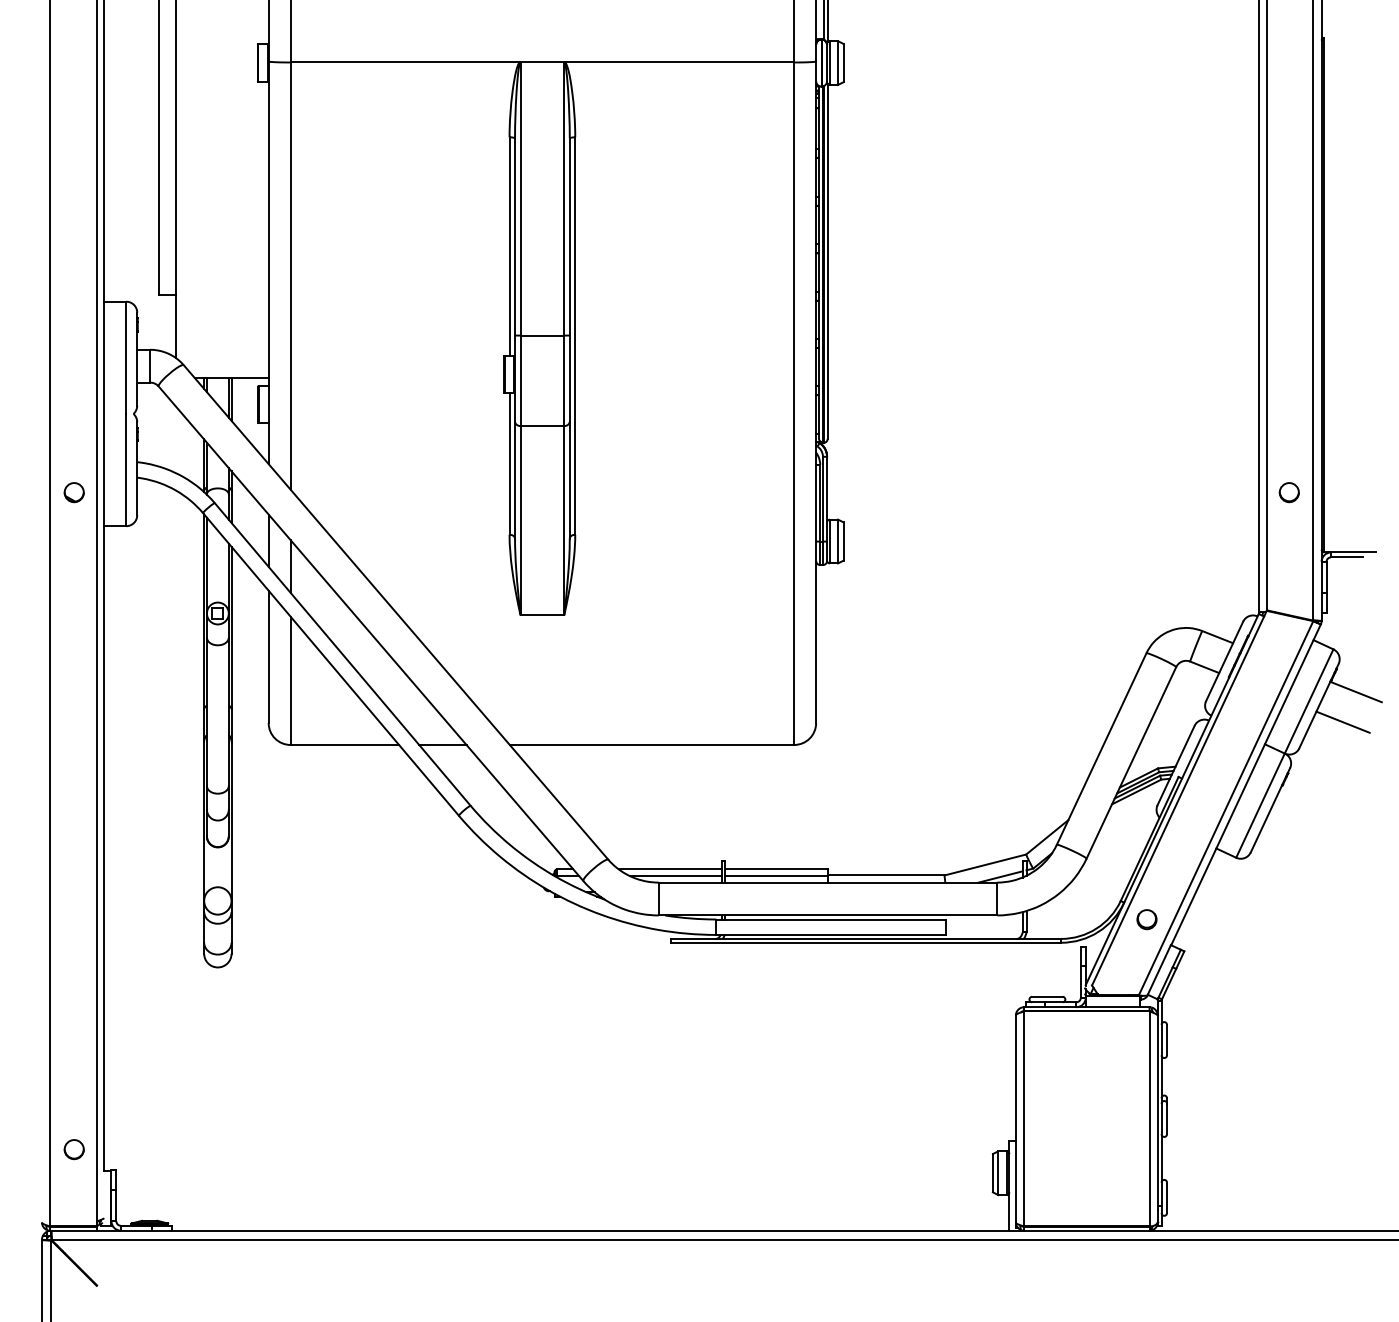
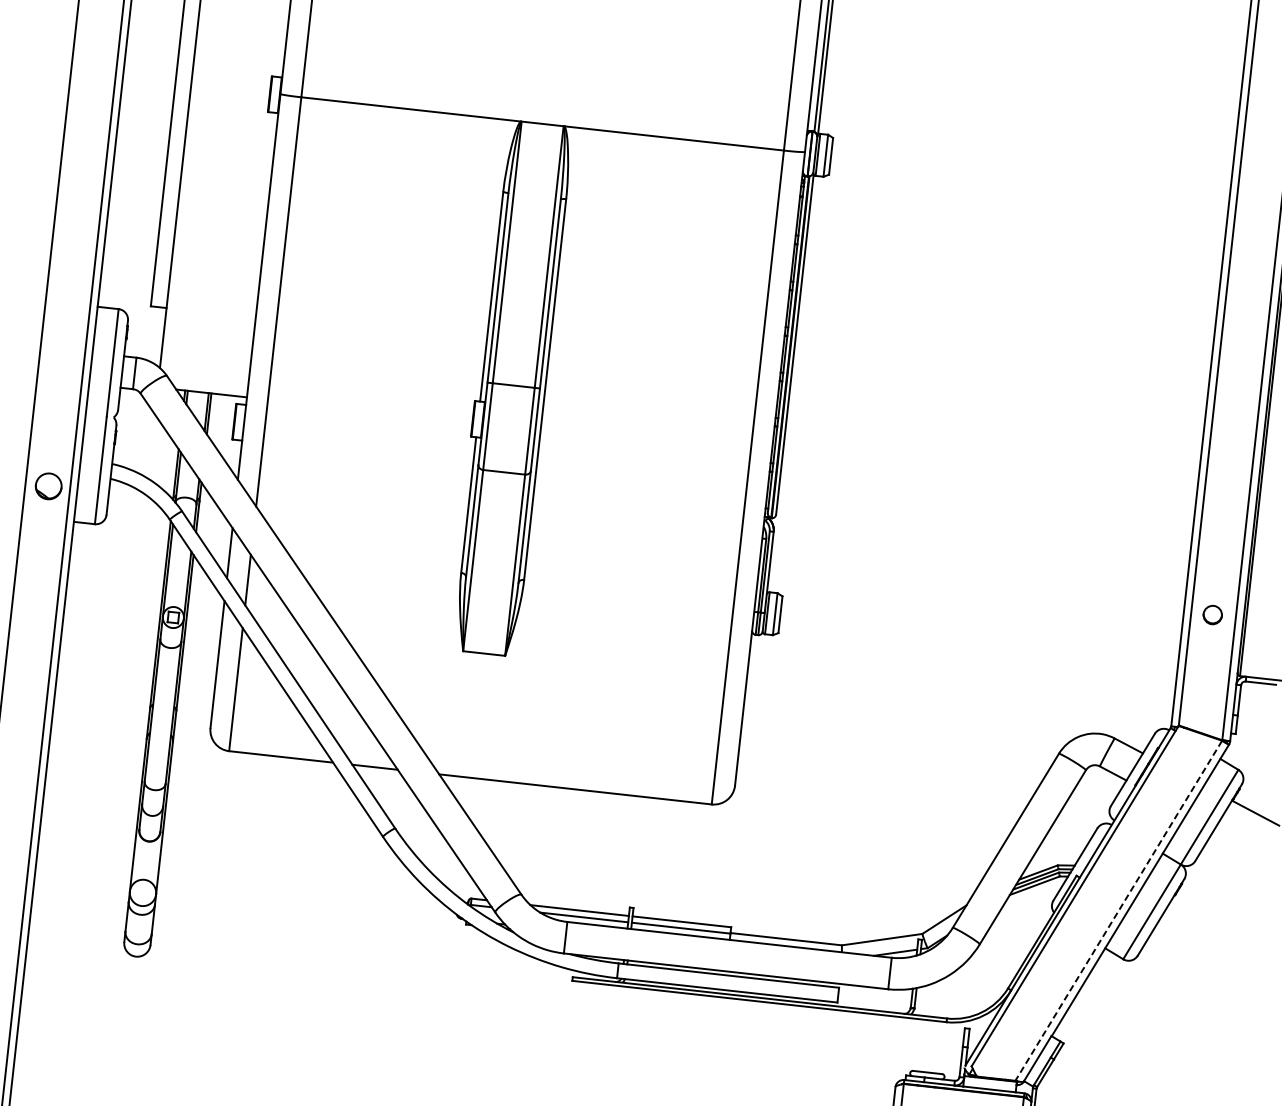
part: (73, 492) -> (47, 486), size x1.4
line: (1342, 721) -> (1239, 839), removed
line: (1225, 808) -> (1118, 910), solid -> dashed
part: (1146, 919) -> (1030, 1008), removed

